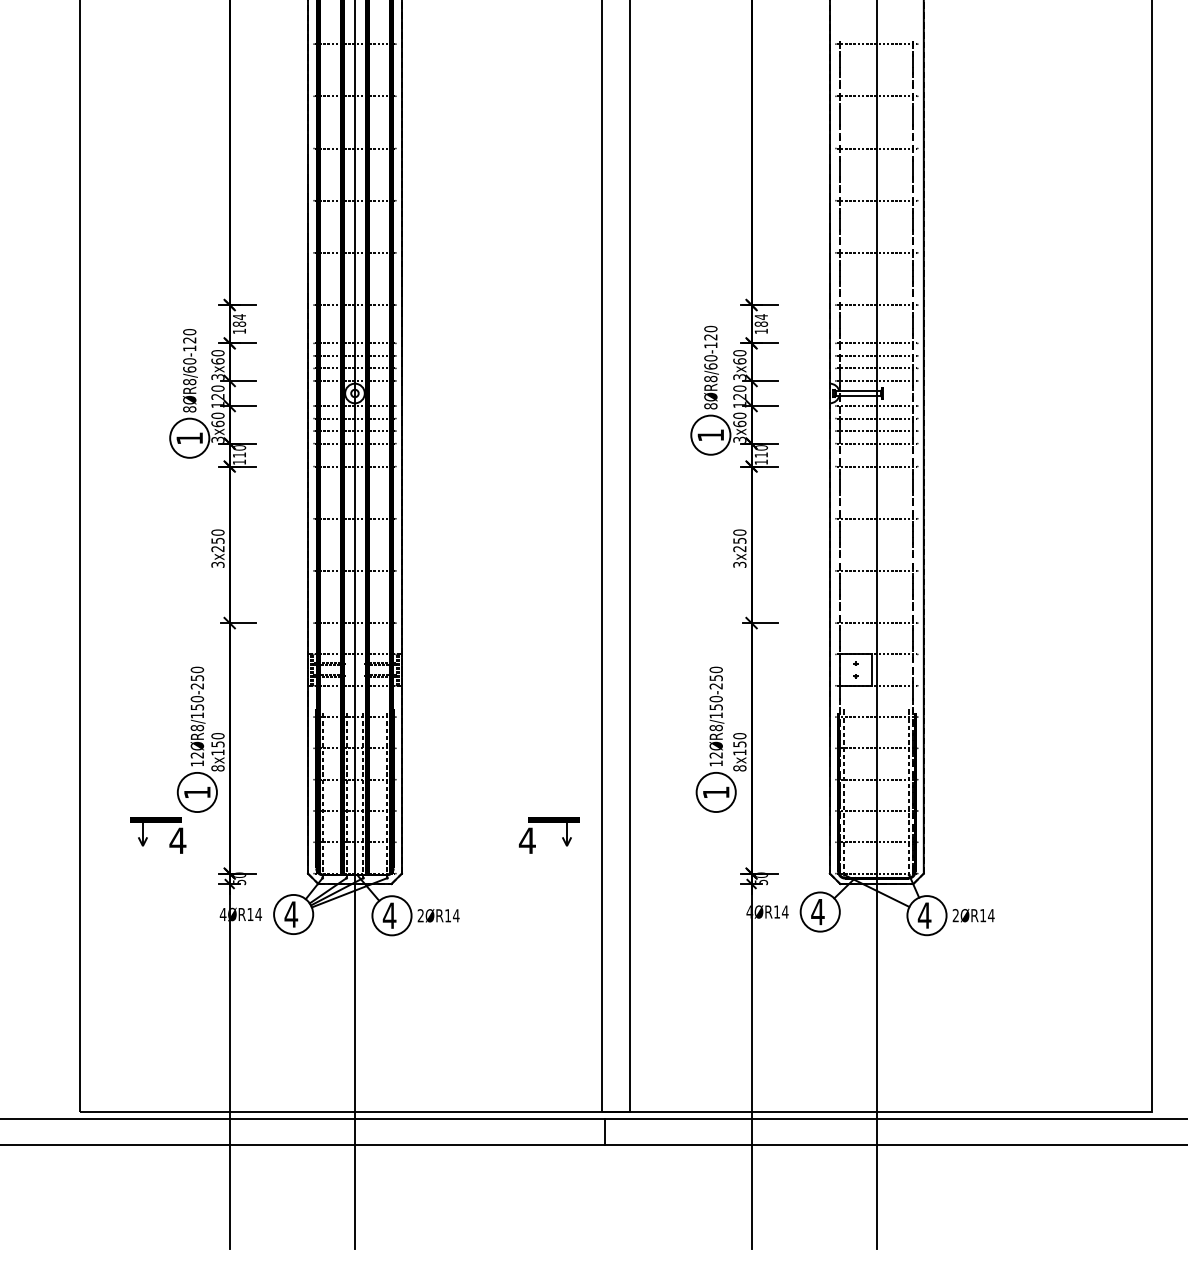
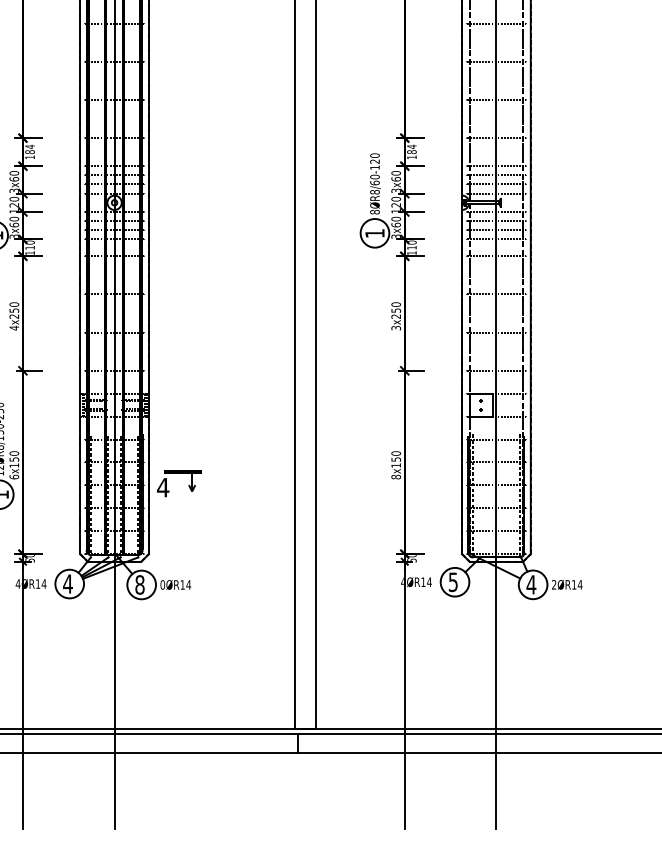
text: (217, 564) -> (13, 327), 3x250 -> 4x250
part: (715, 739) -> (378, 455), removed
text: (217, 768) -> (13, 477), 8x150 -> 6x150
part: (548, 822) -> (178, 474), moved
text: (817, 912) -> (453, 582), 4 -> 5
text: (389, 915) -> (139, 584), 4 -> 8
text: (420, 915) -> (162, 584), 2ØR14 -> 0ØR14

